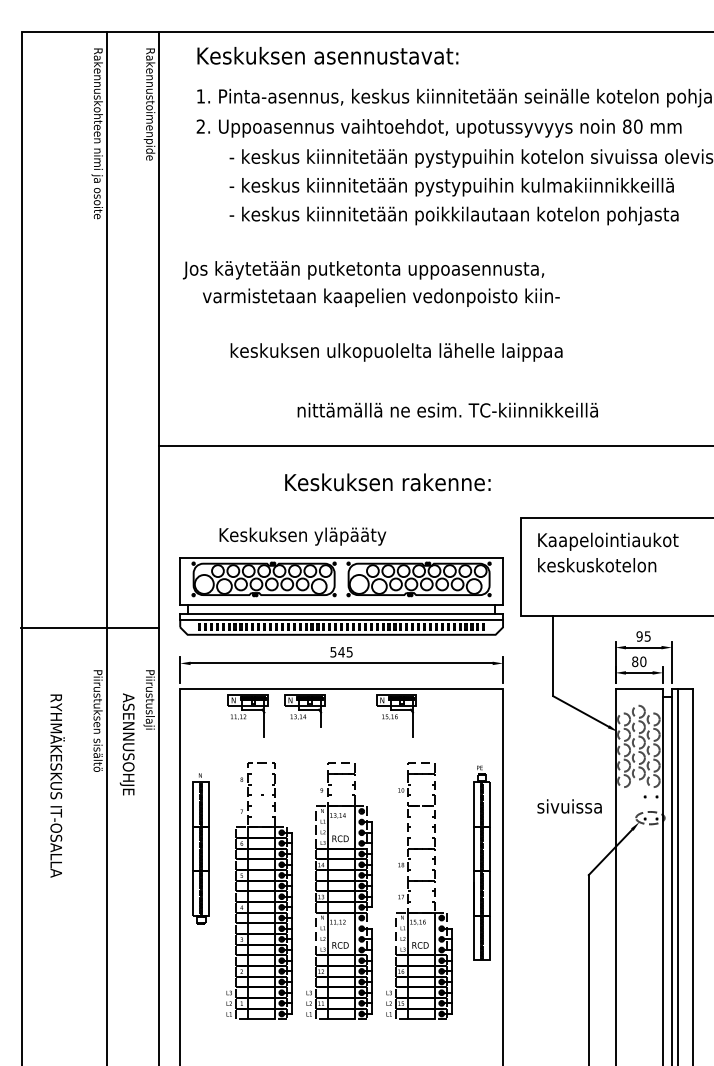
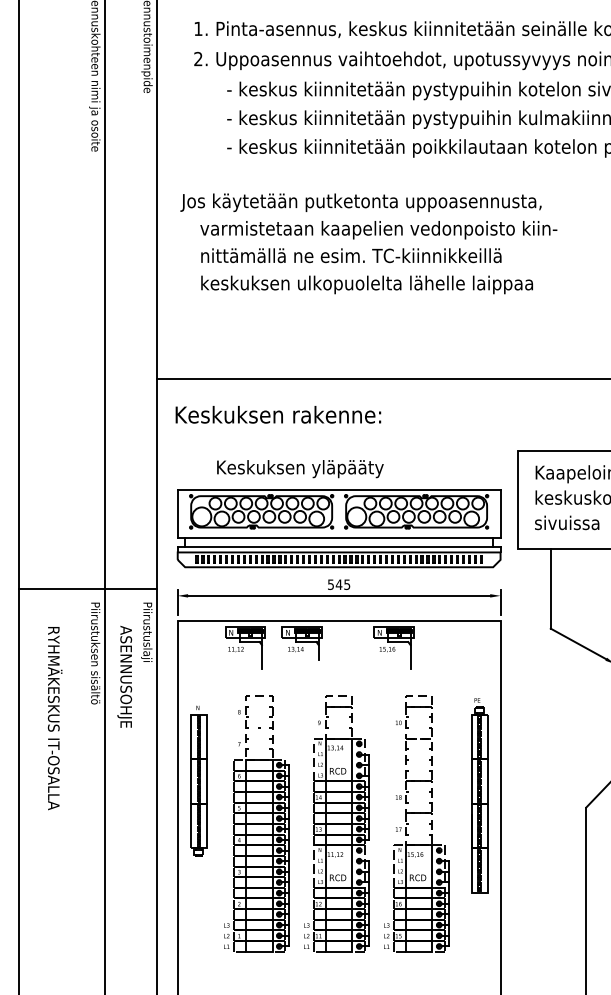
text: (396, 352) -> (367, 284), moved
text: (447, 409) -> (351, 254), moved
text: (387, 482) -> (278, 414), moved
line: (90, 628) -> (88, 588), moved
text: (569, 806) -> (567, 522), moved

